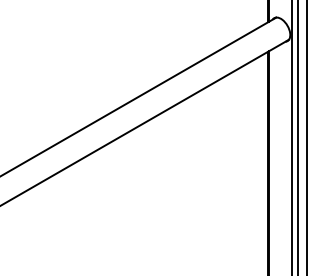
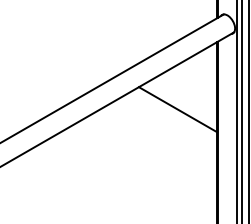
line: (219, 134) -> (177, 109), added

